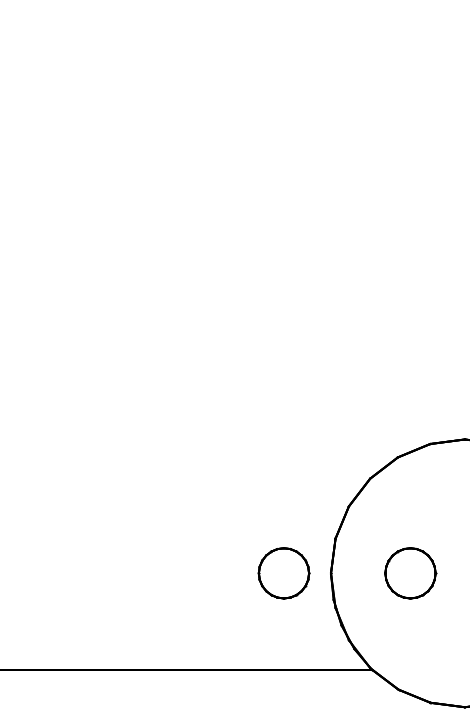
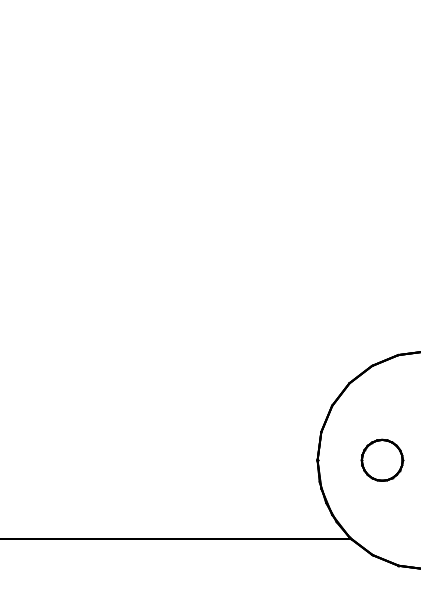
part: (284, 572) -> (279, 459), removed

